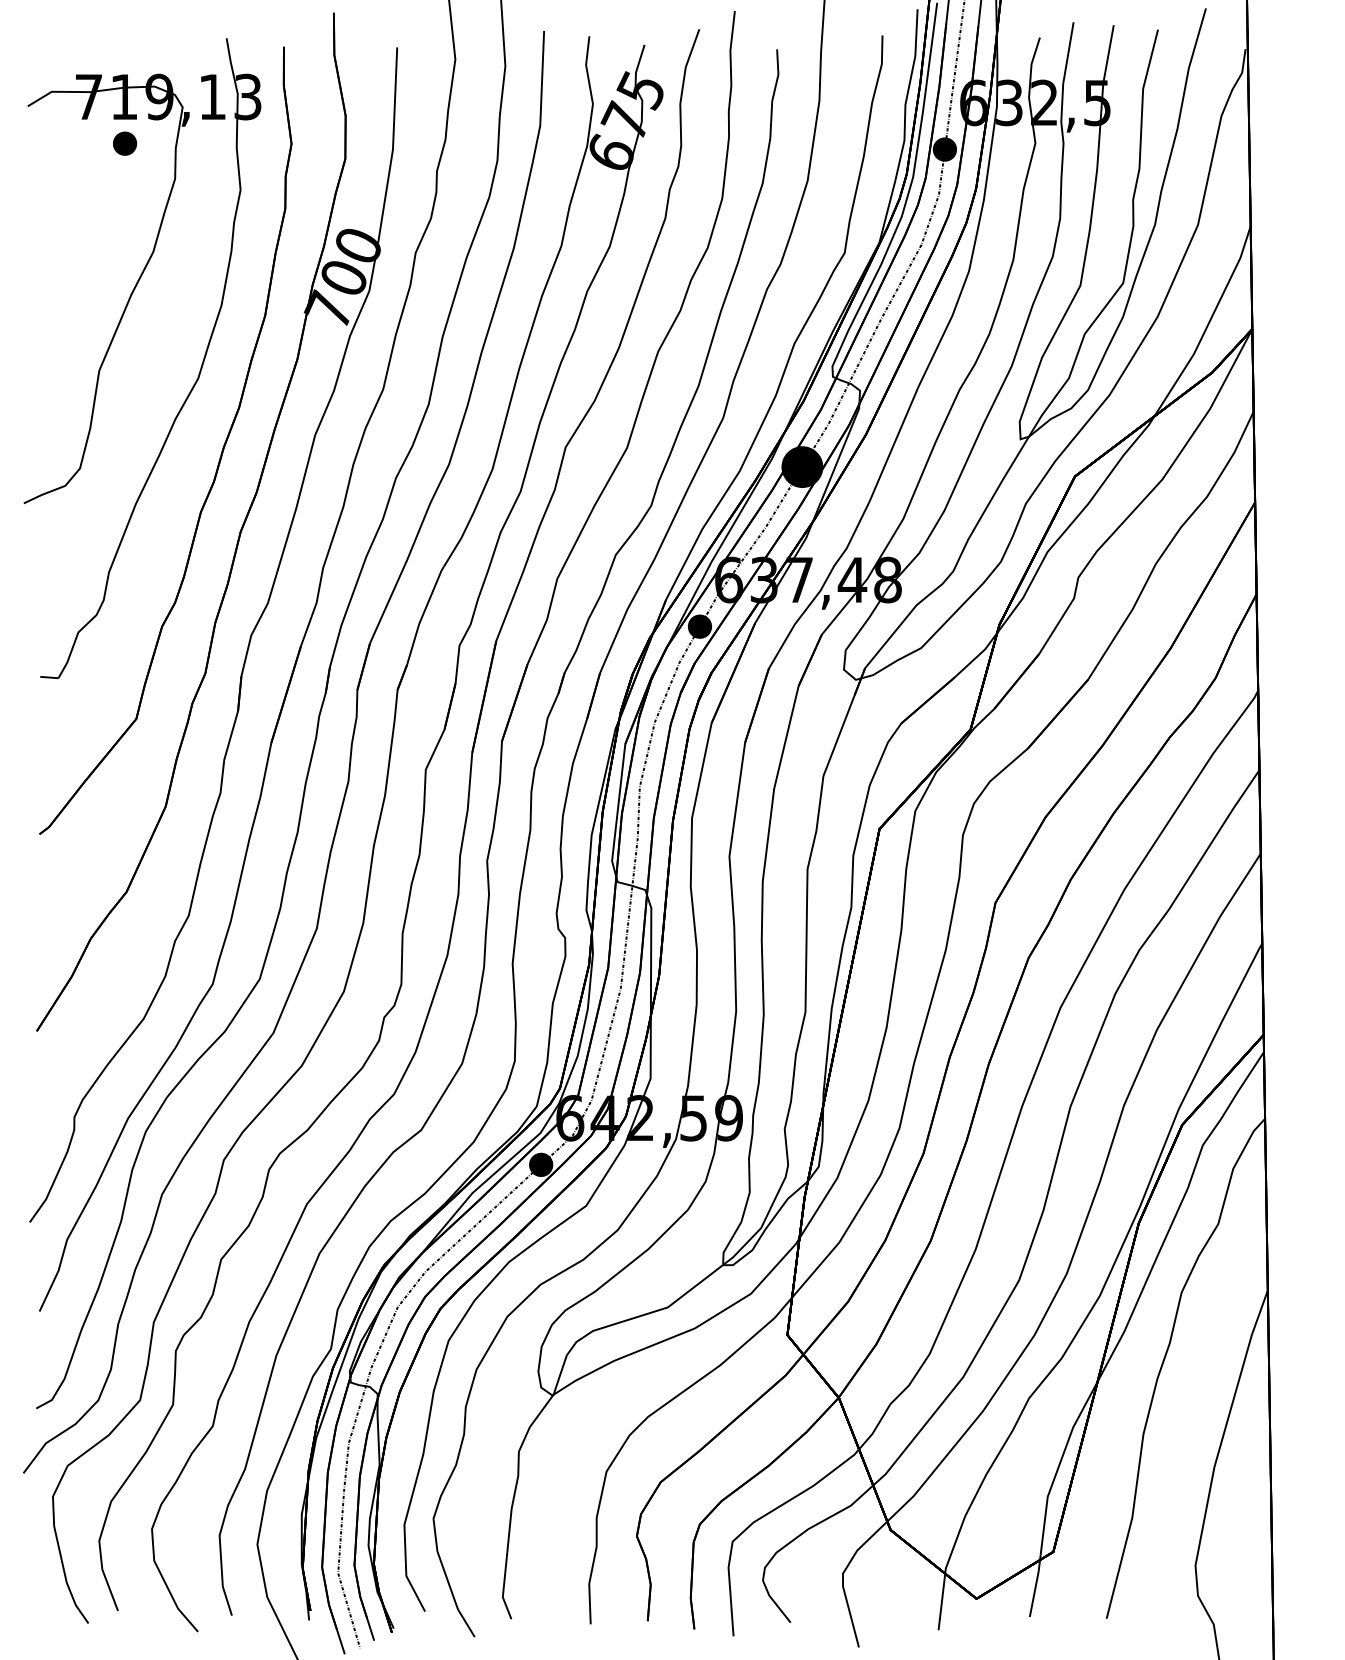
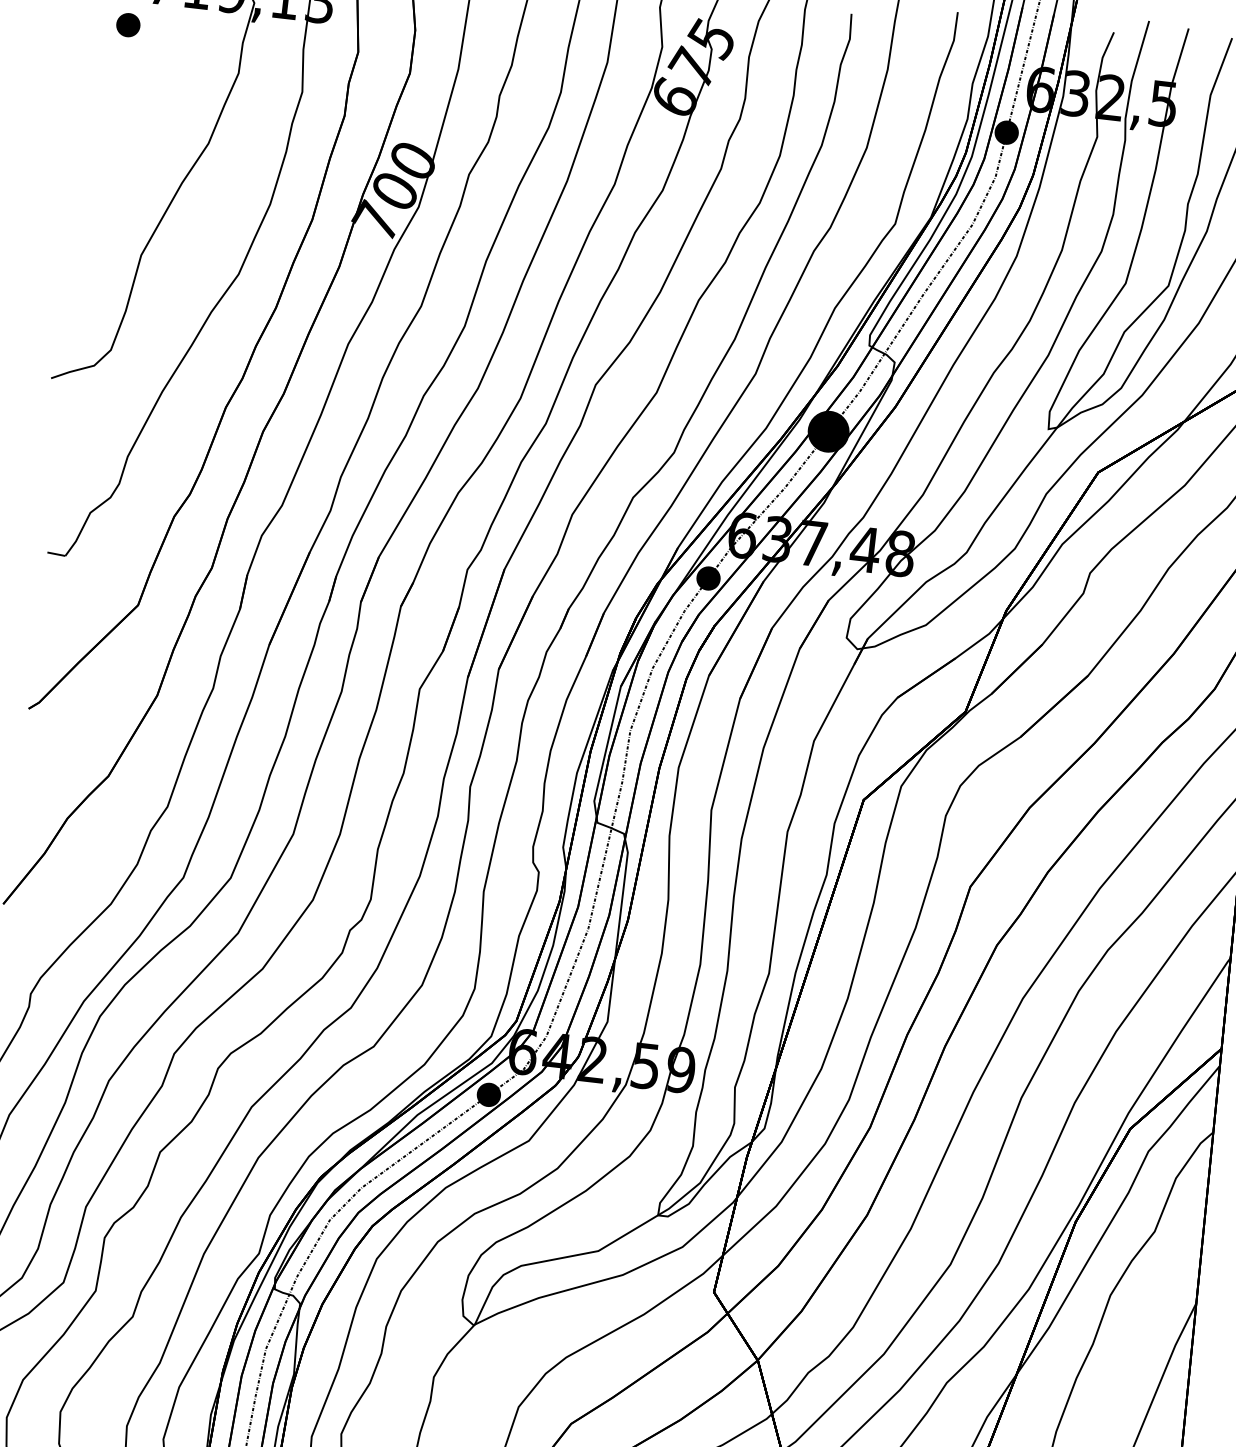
part: (125, 143) -> (128, 25), moved

